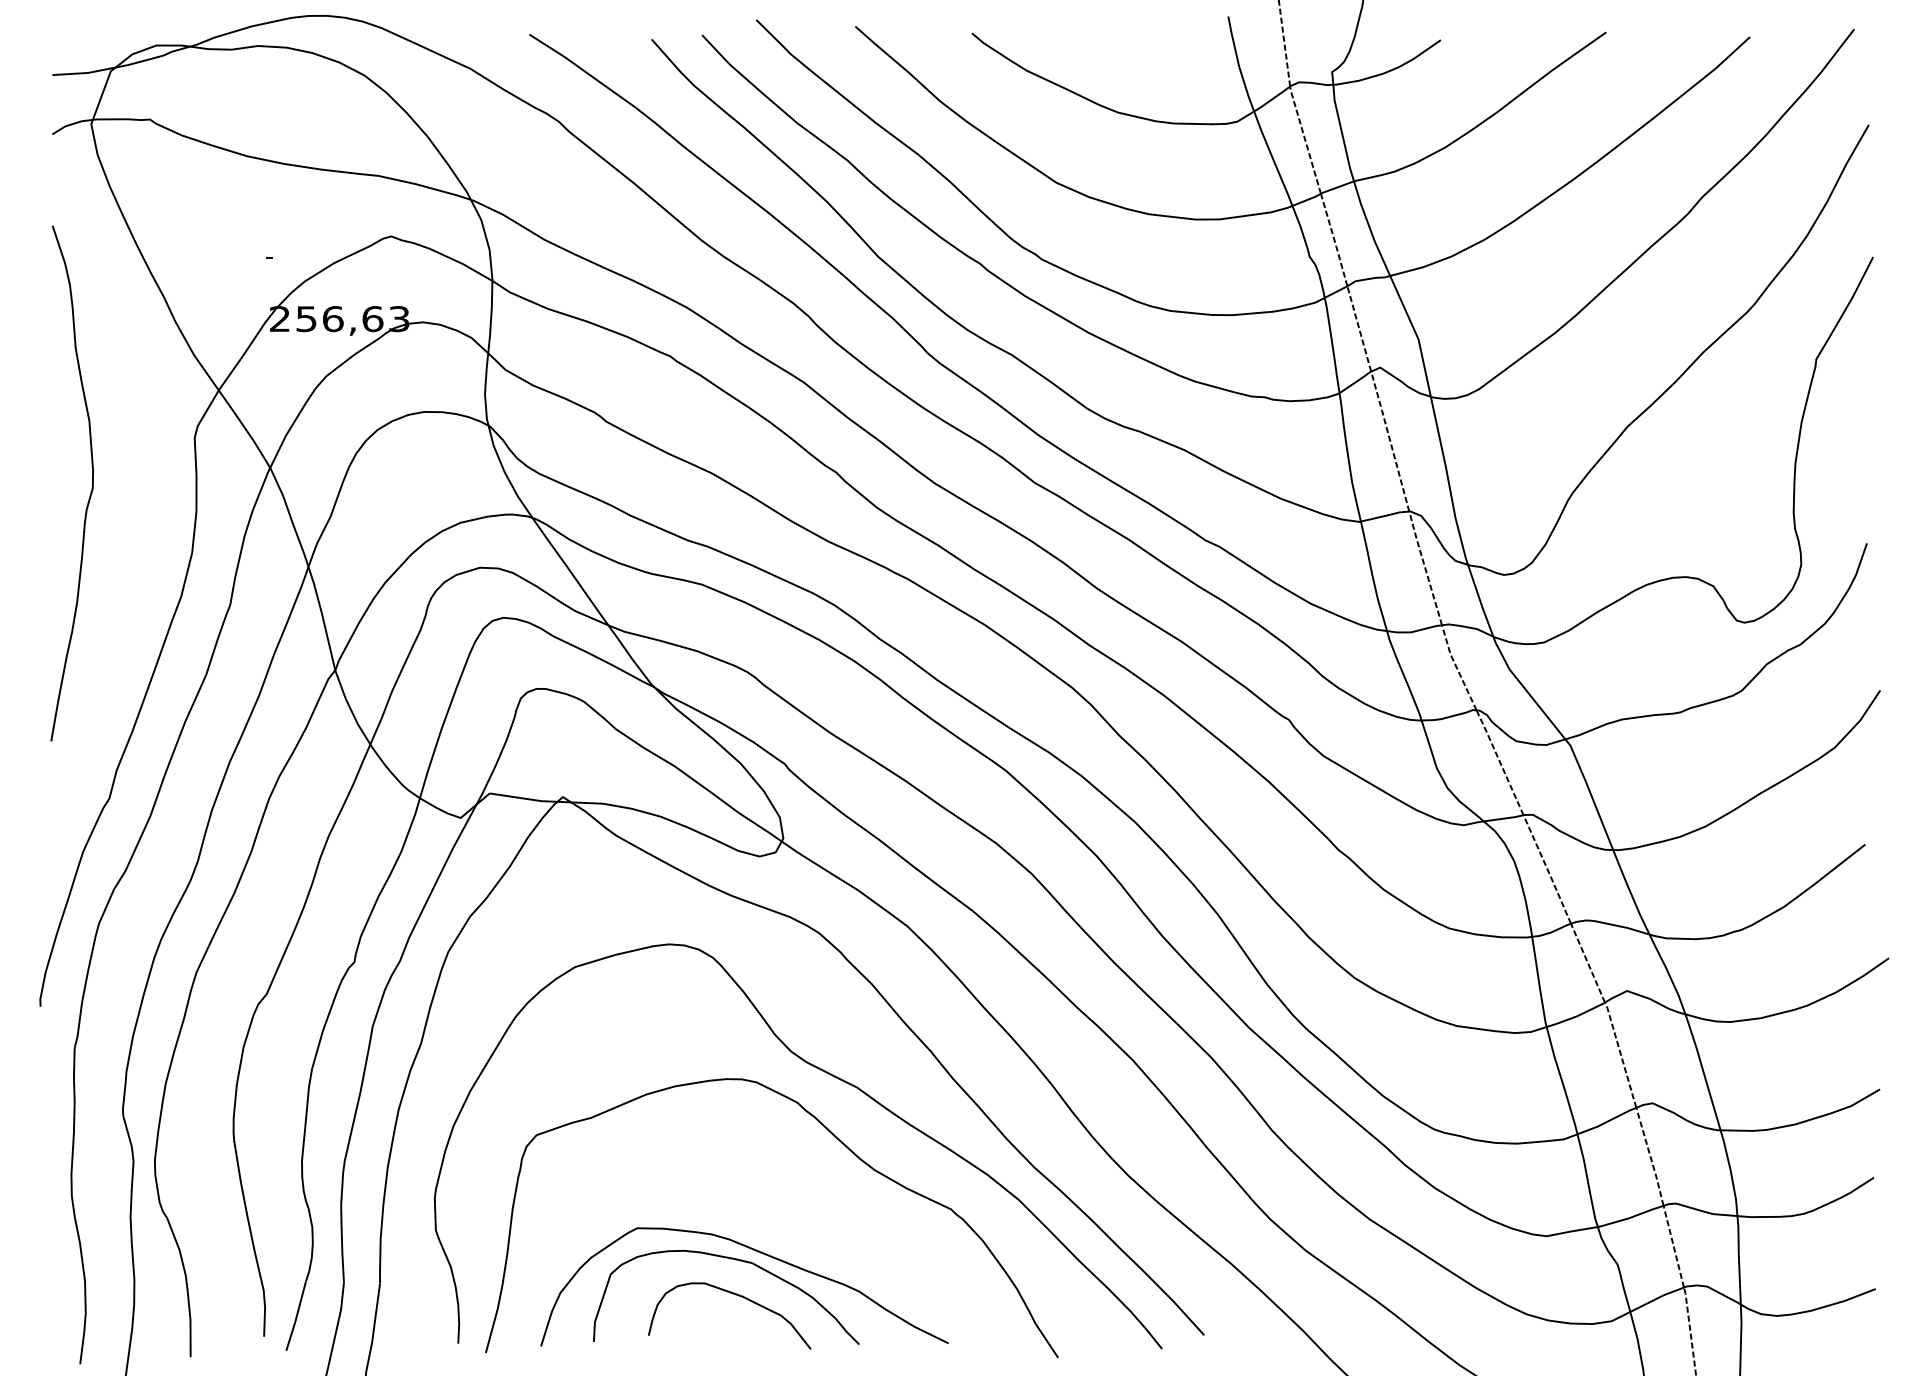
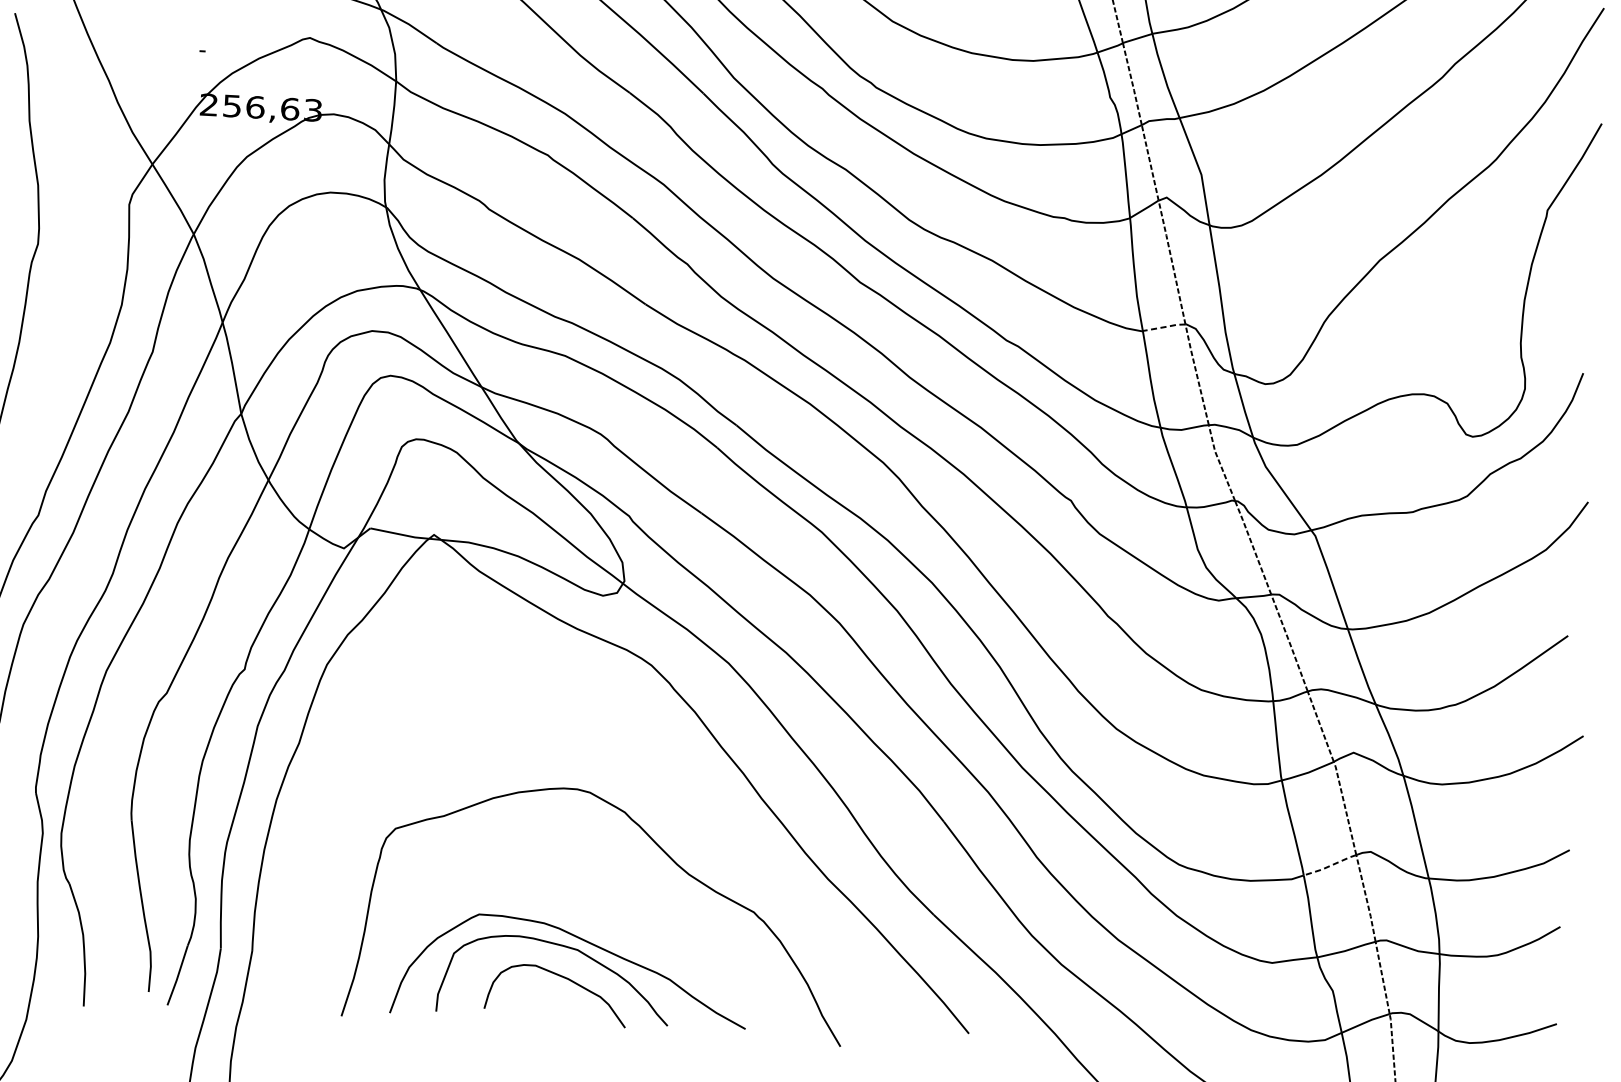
line: (1385, 515) -> (1164, 326), solid -> dashed
curve: (832, 1076) -> (656, 790), removed
line: (1607, 1121) -> (1330, 865), solid -> dashed

